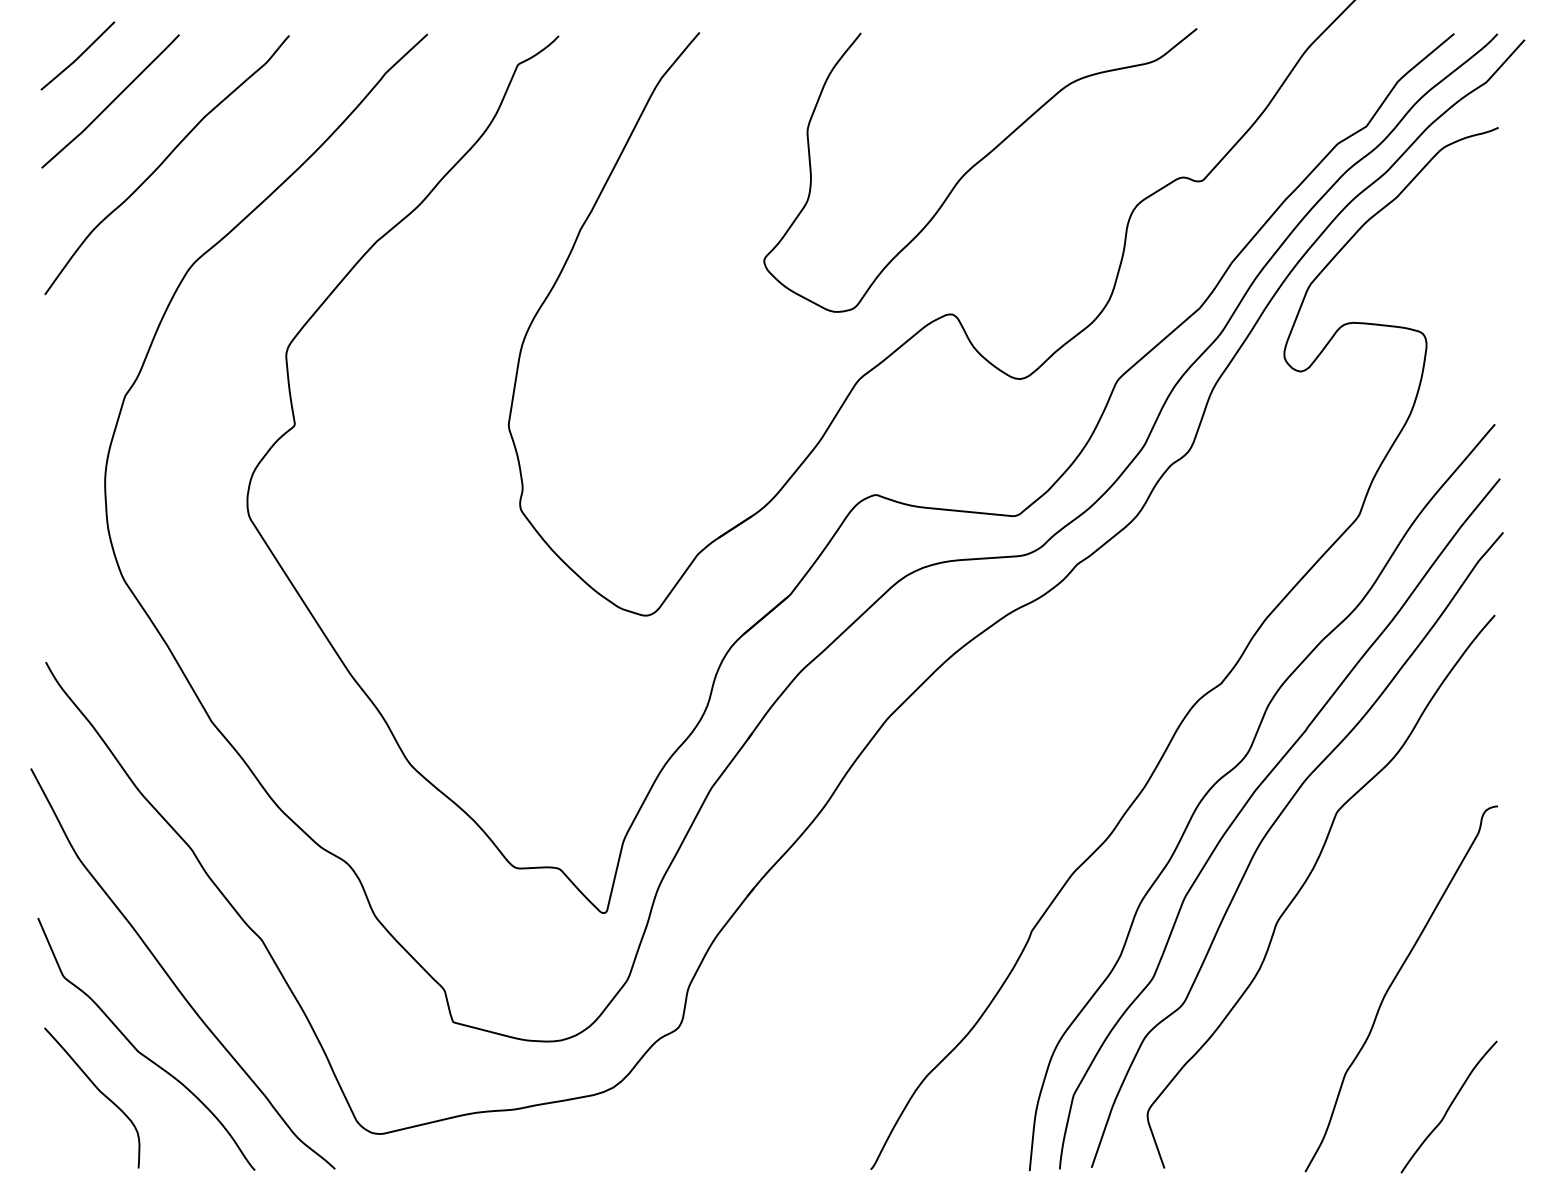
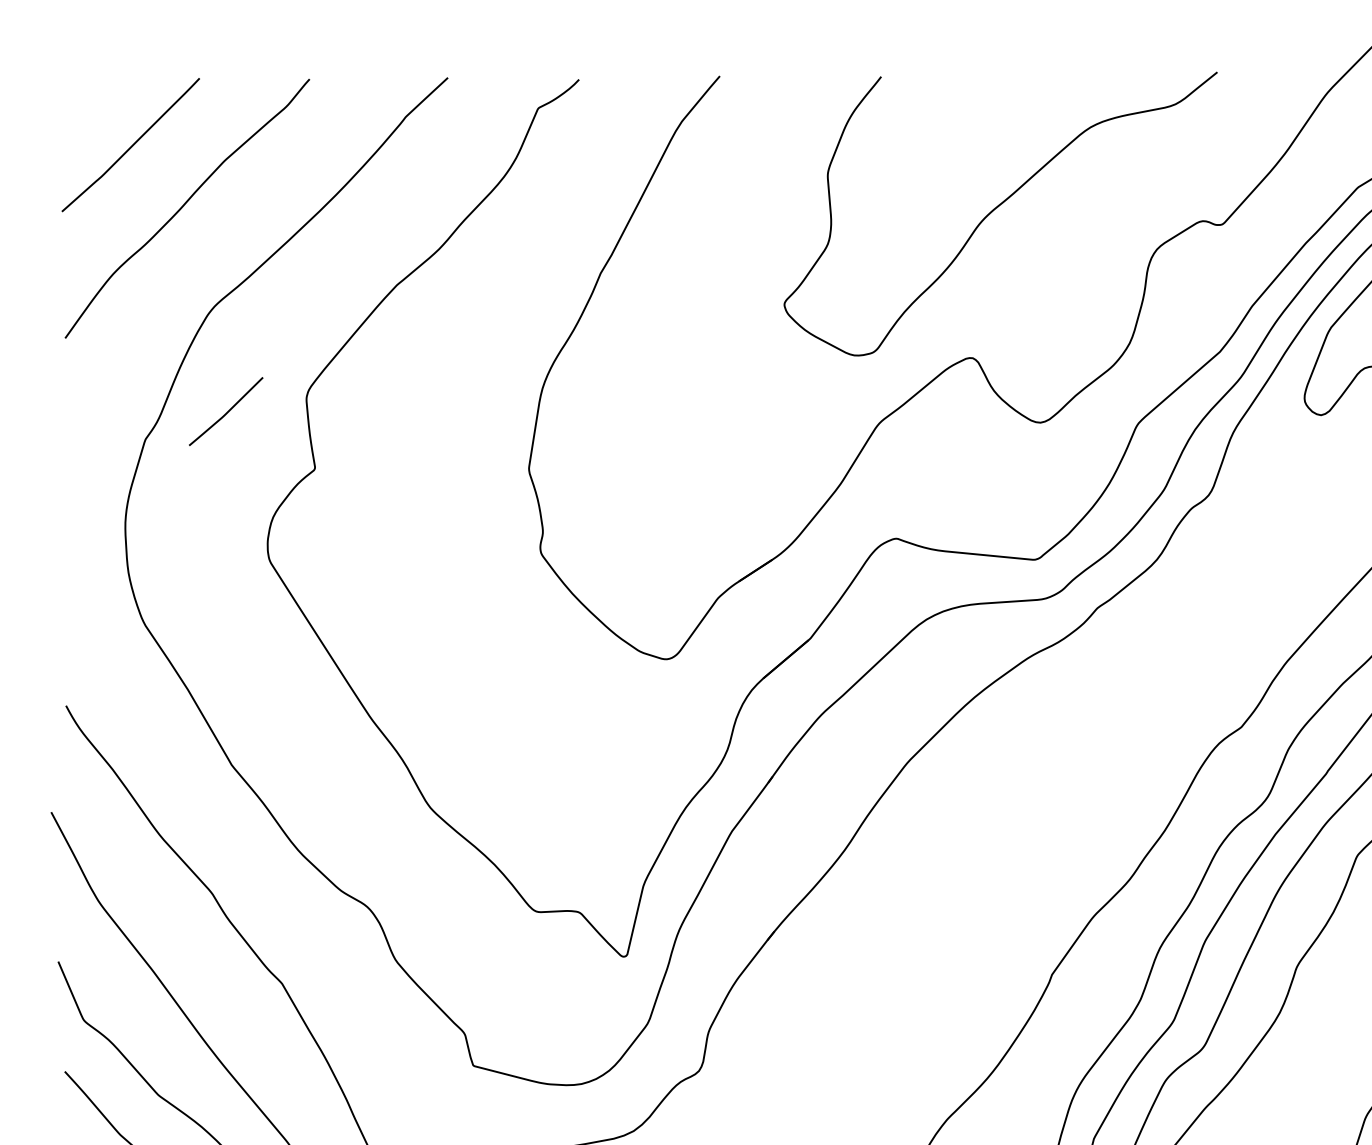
curve: (78, 56) -> (226, 412), moved

